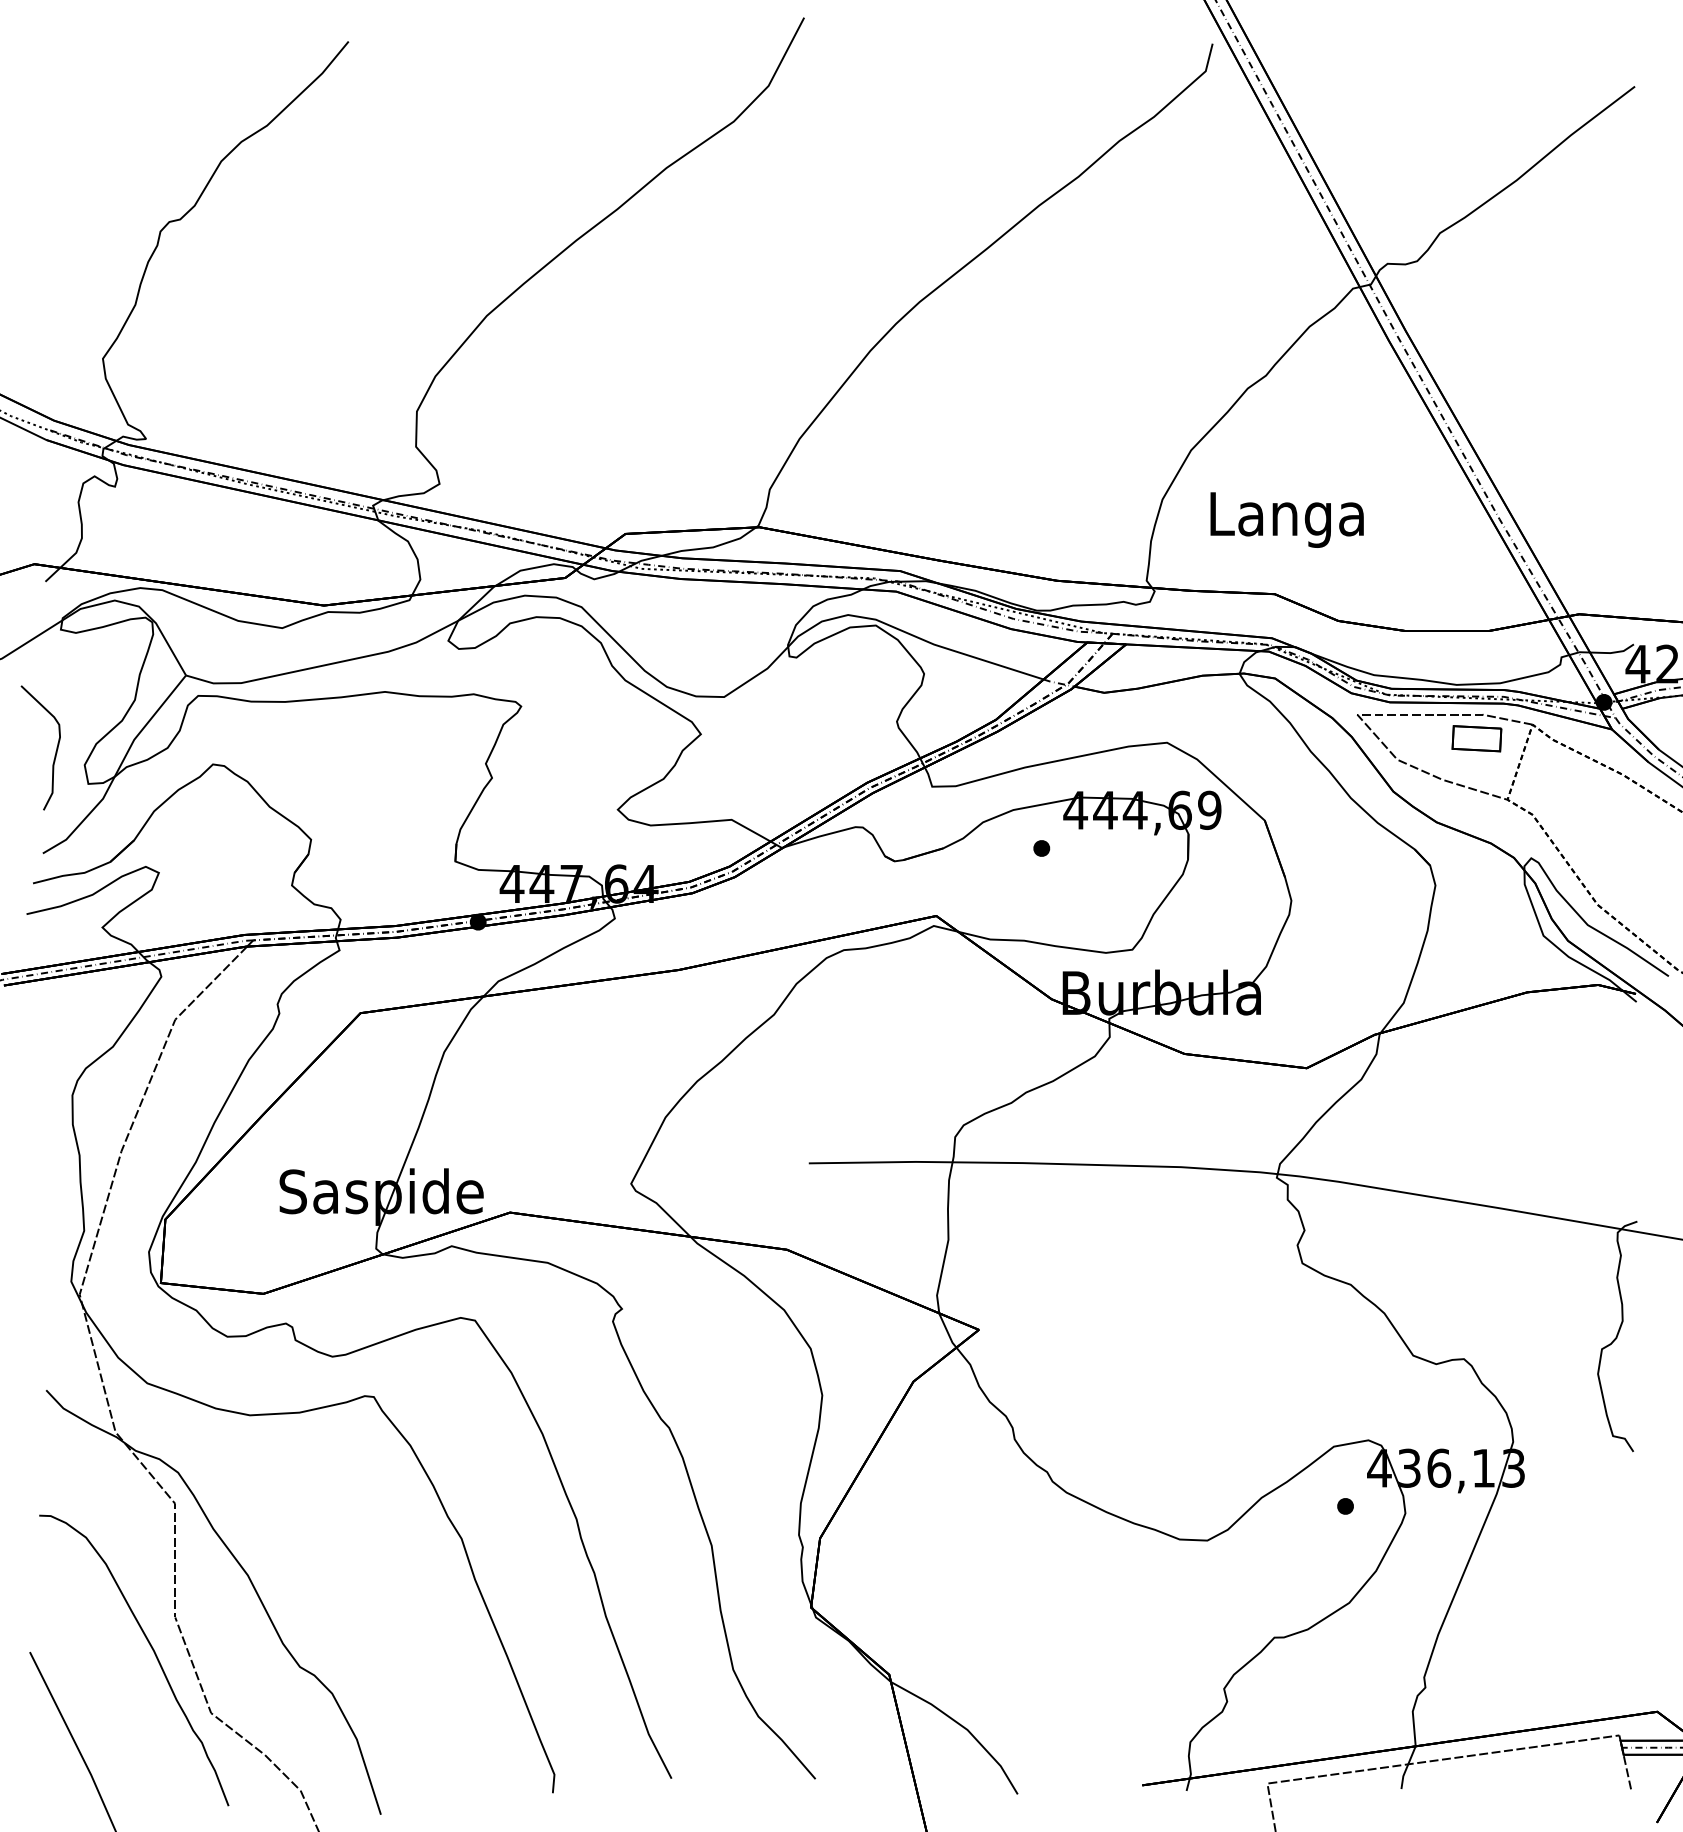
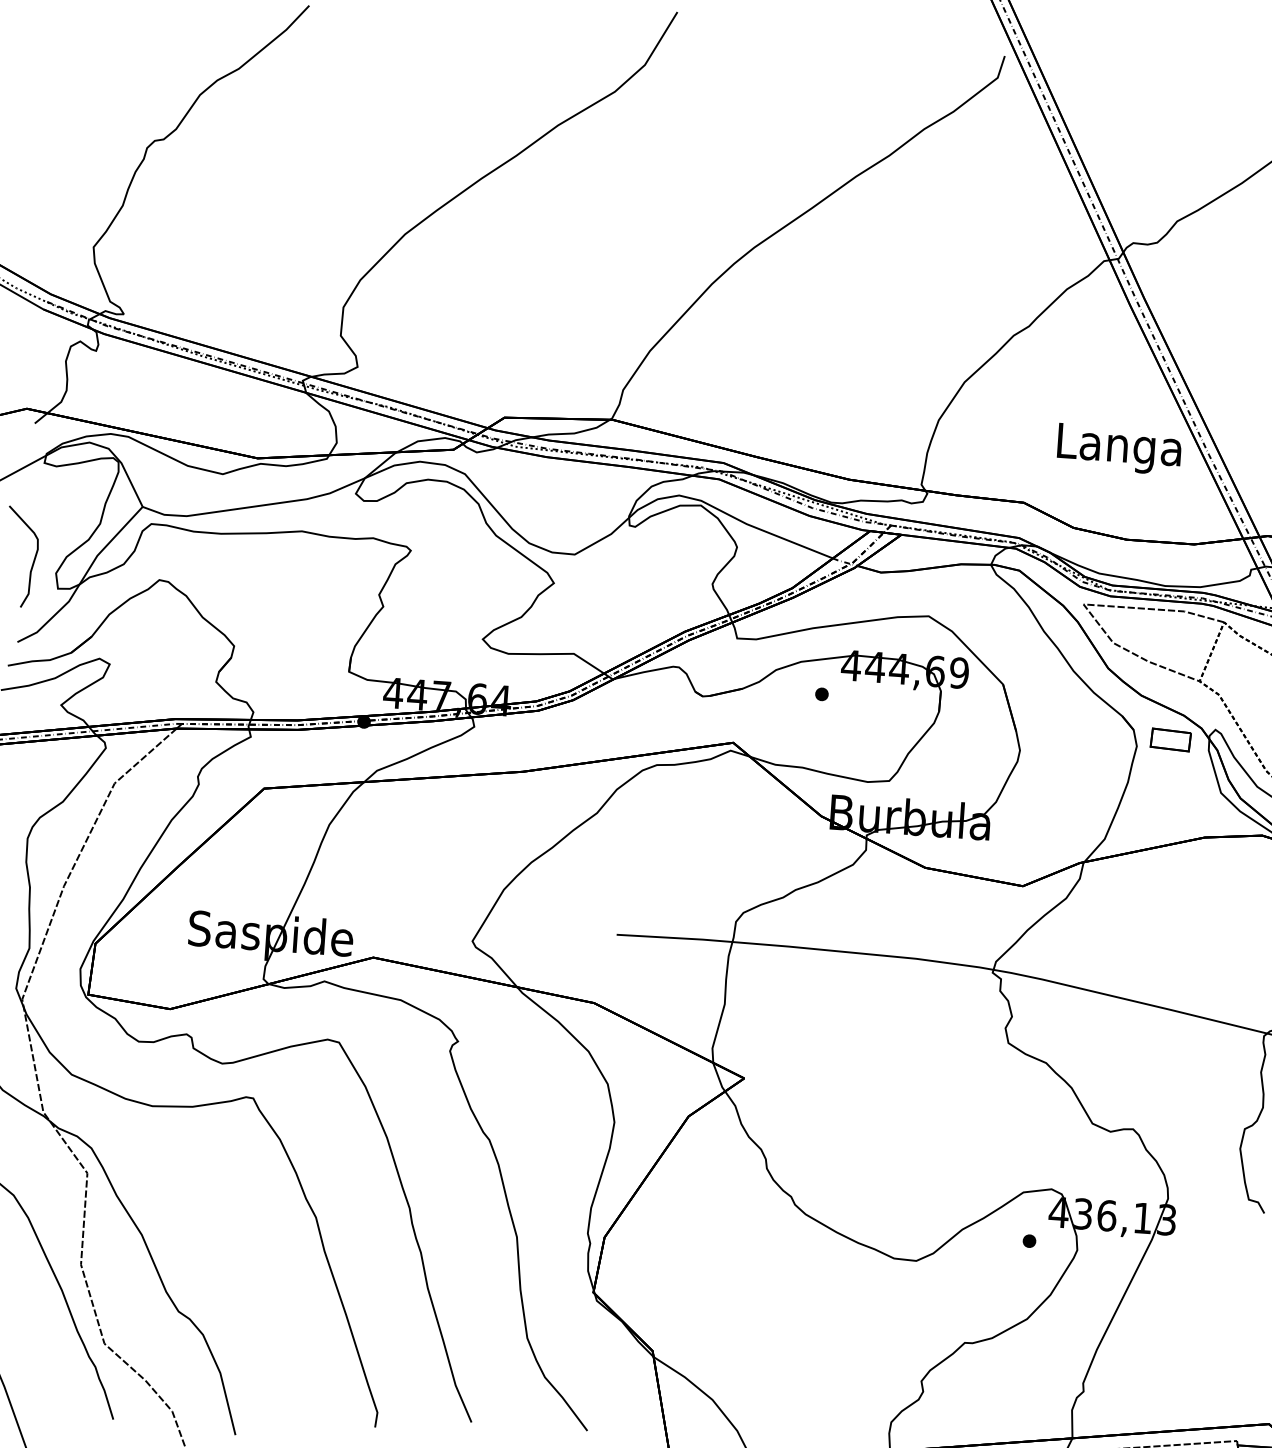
text: (1286, 519) -> (1118, 448), moved
part: (1476, 738) -> (1170, 739), moved

